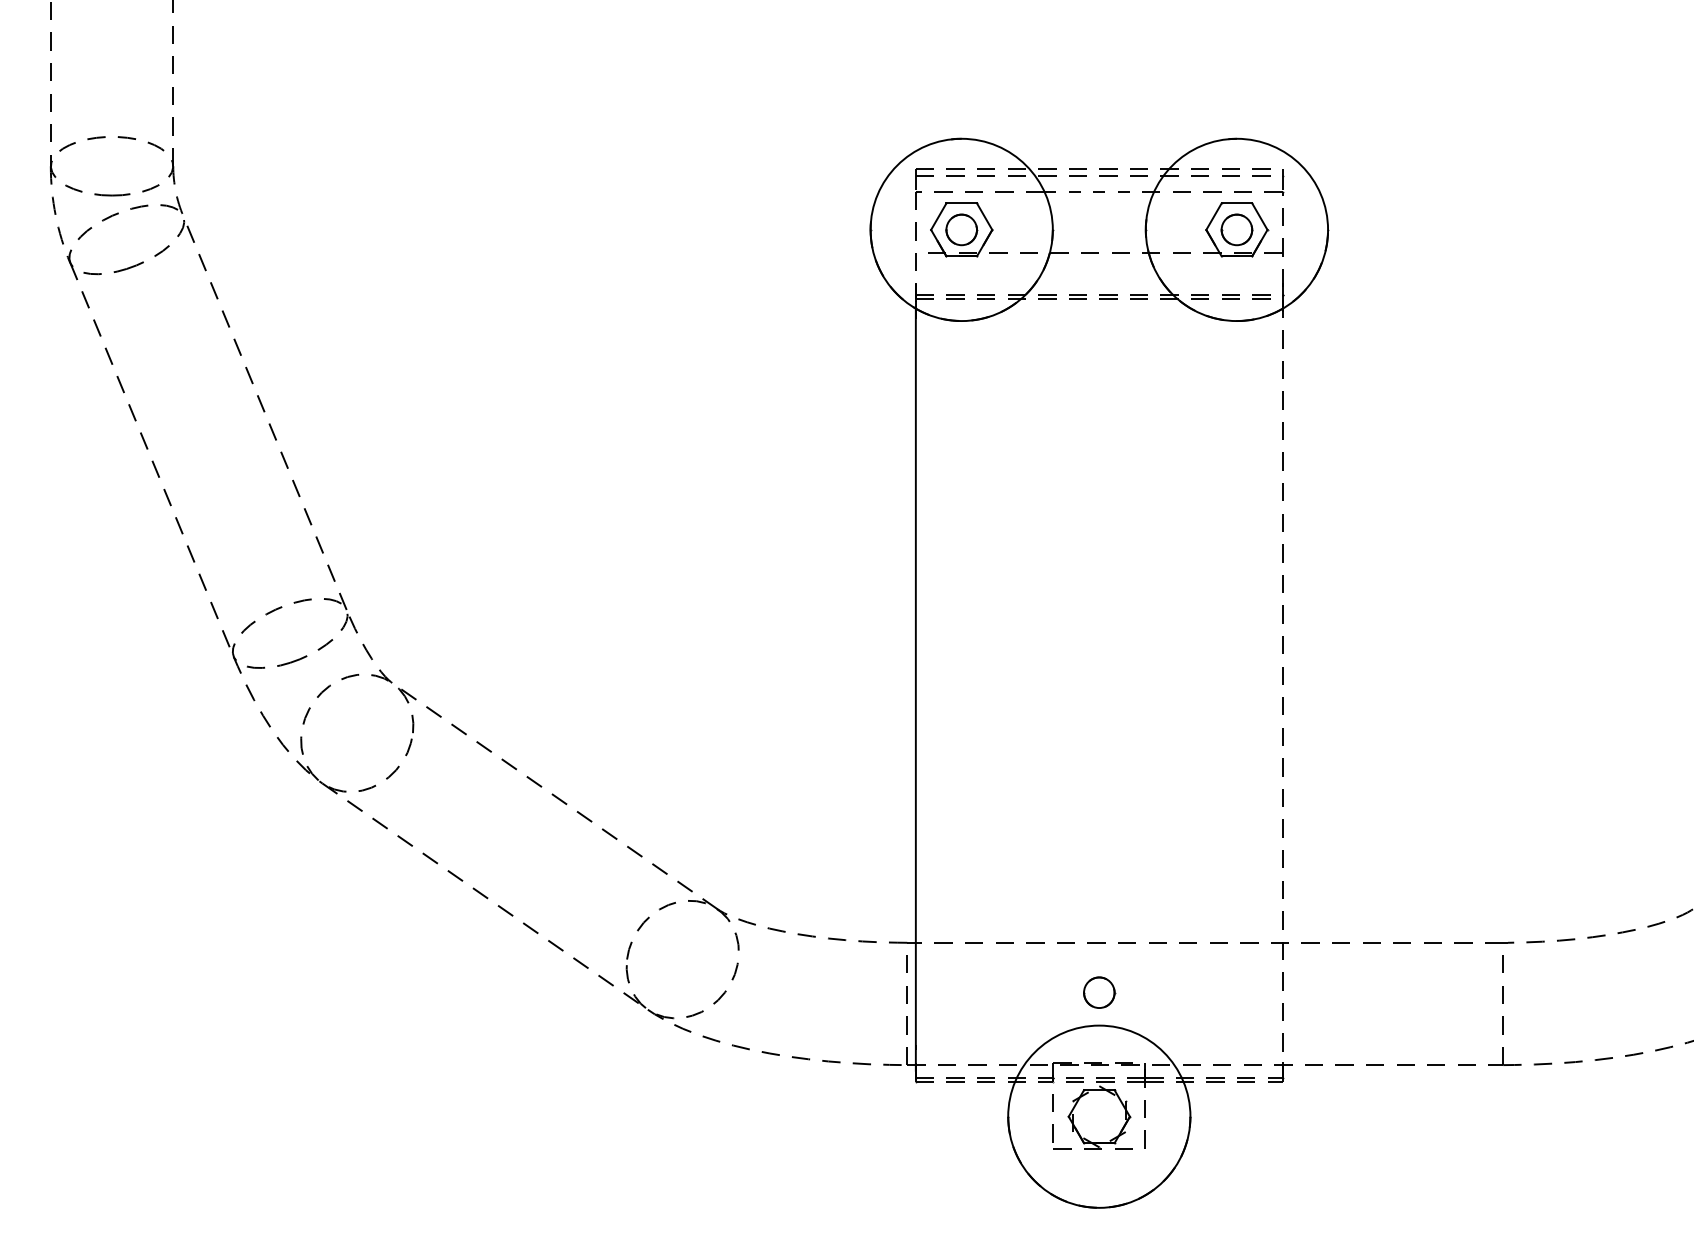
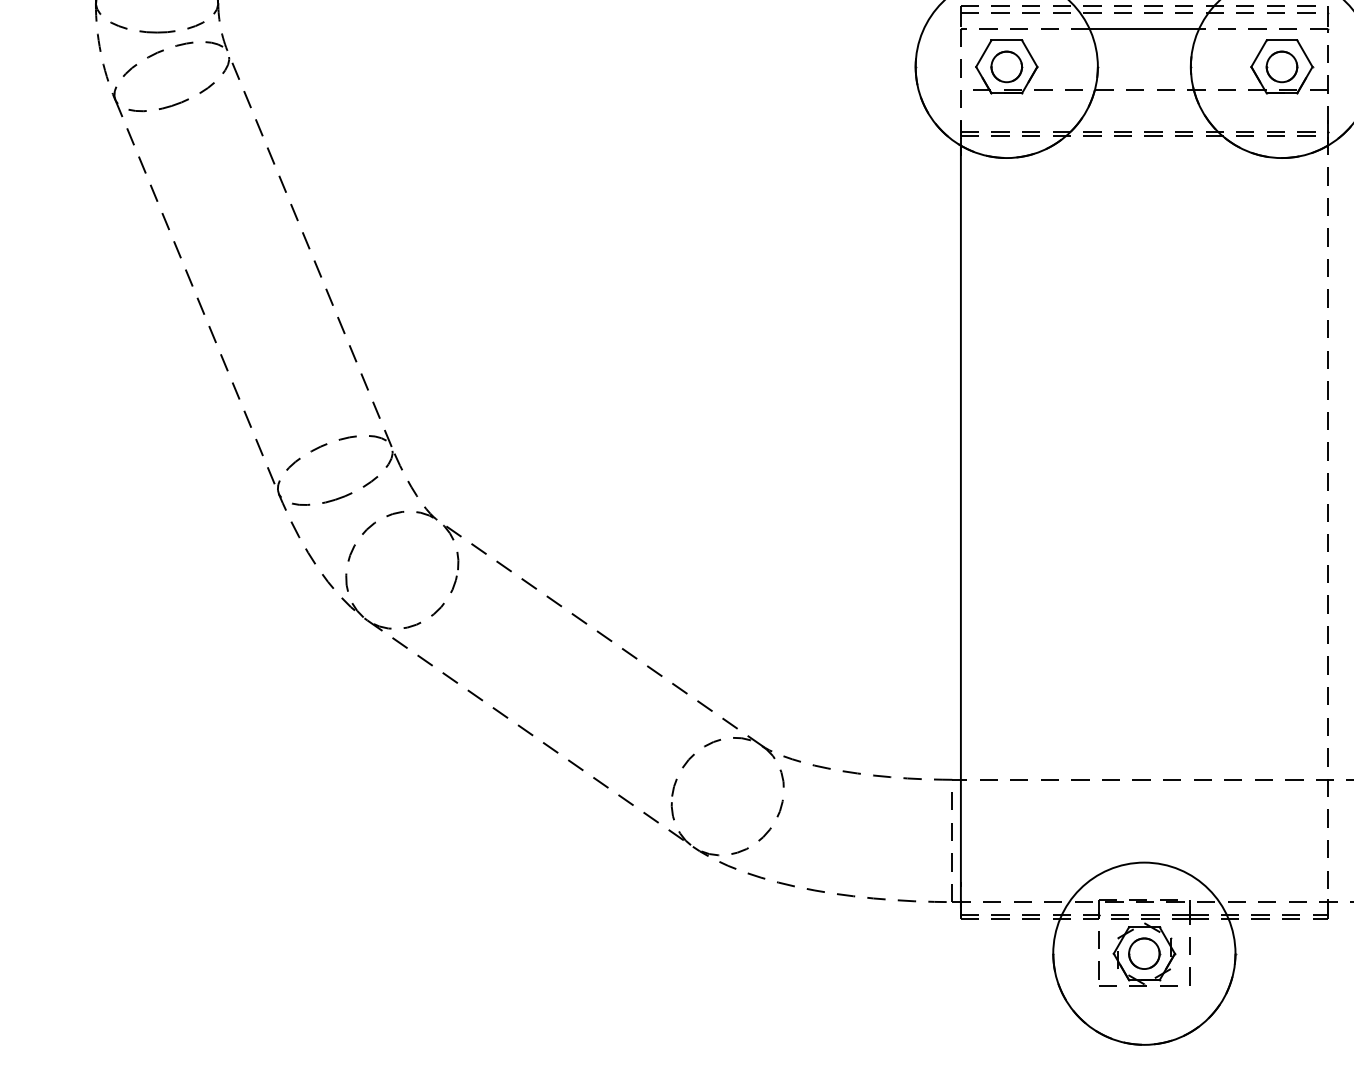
line: (1099, 191) -> (1144, 28), dashed -> solid
part: (1099, 992) -> (1144, 953), moved

